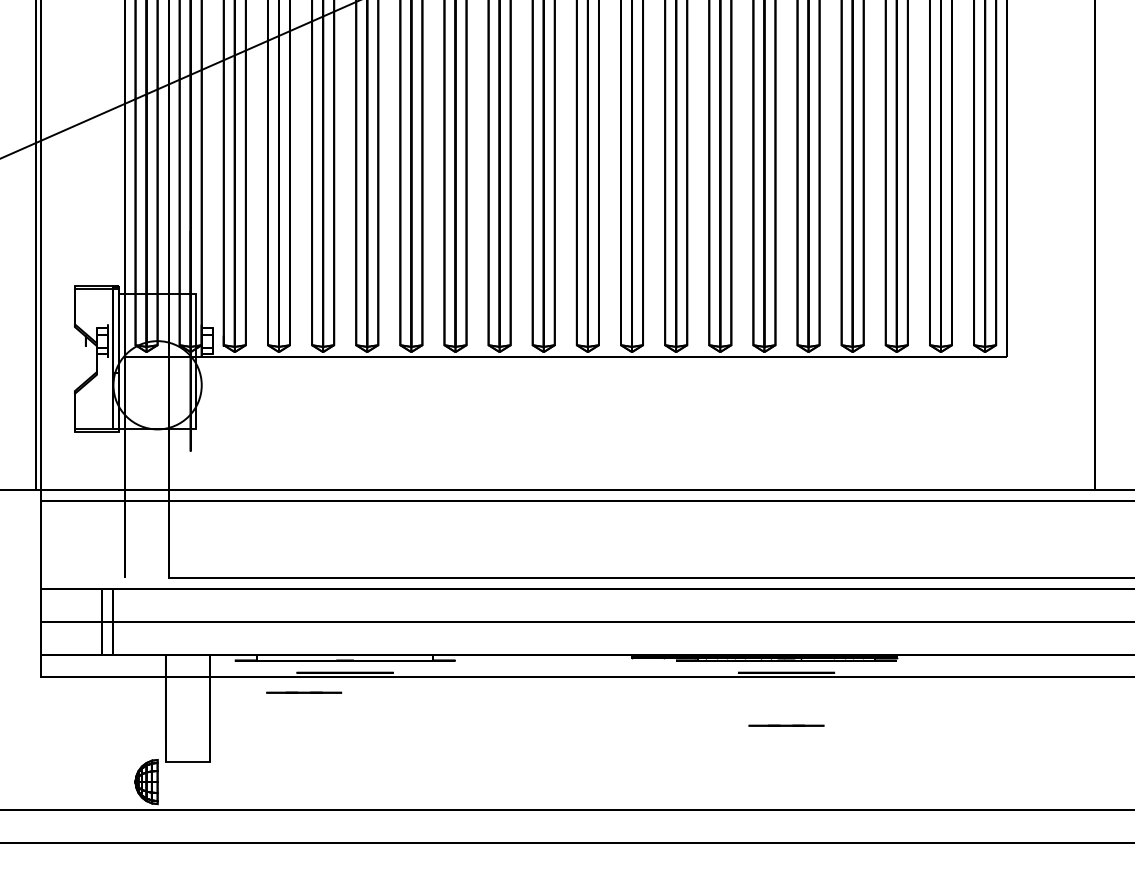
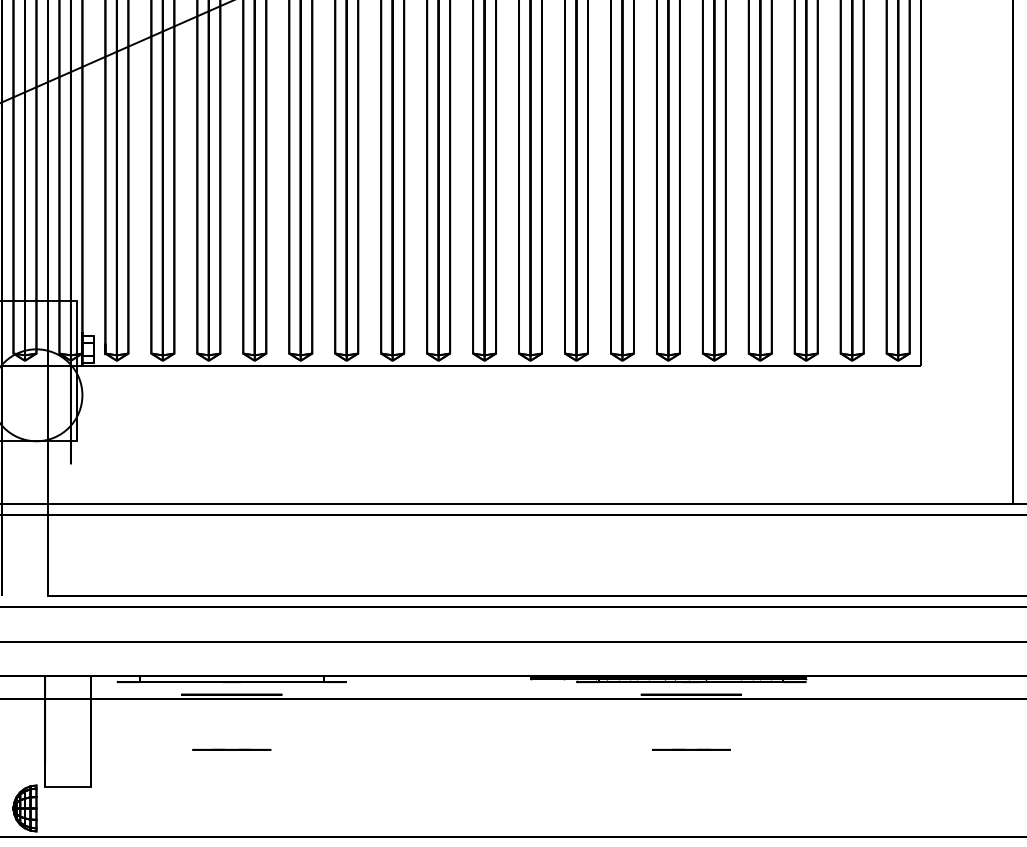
line: (304, 692) -> (232, 749), moved

